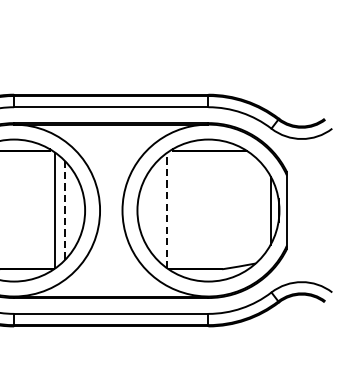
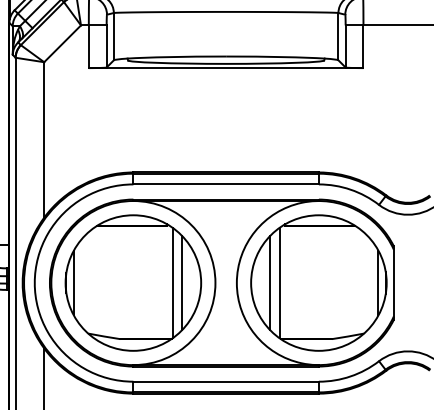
line: (167, 209) -> (279, 282), dashed -> solid
line: (65, 211) -> (182, 283), dashed -> solid
line: (157, 211) -> (270, 283), added

